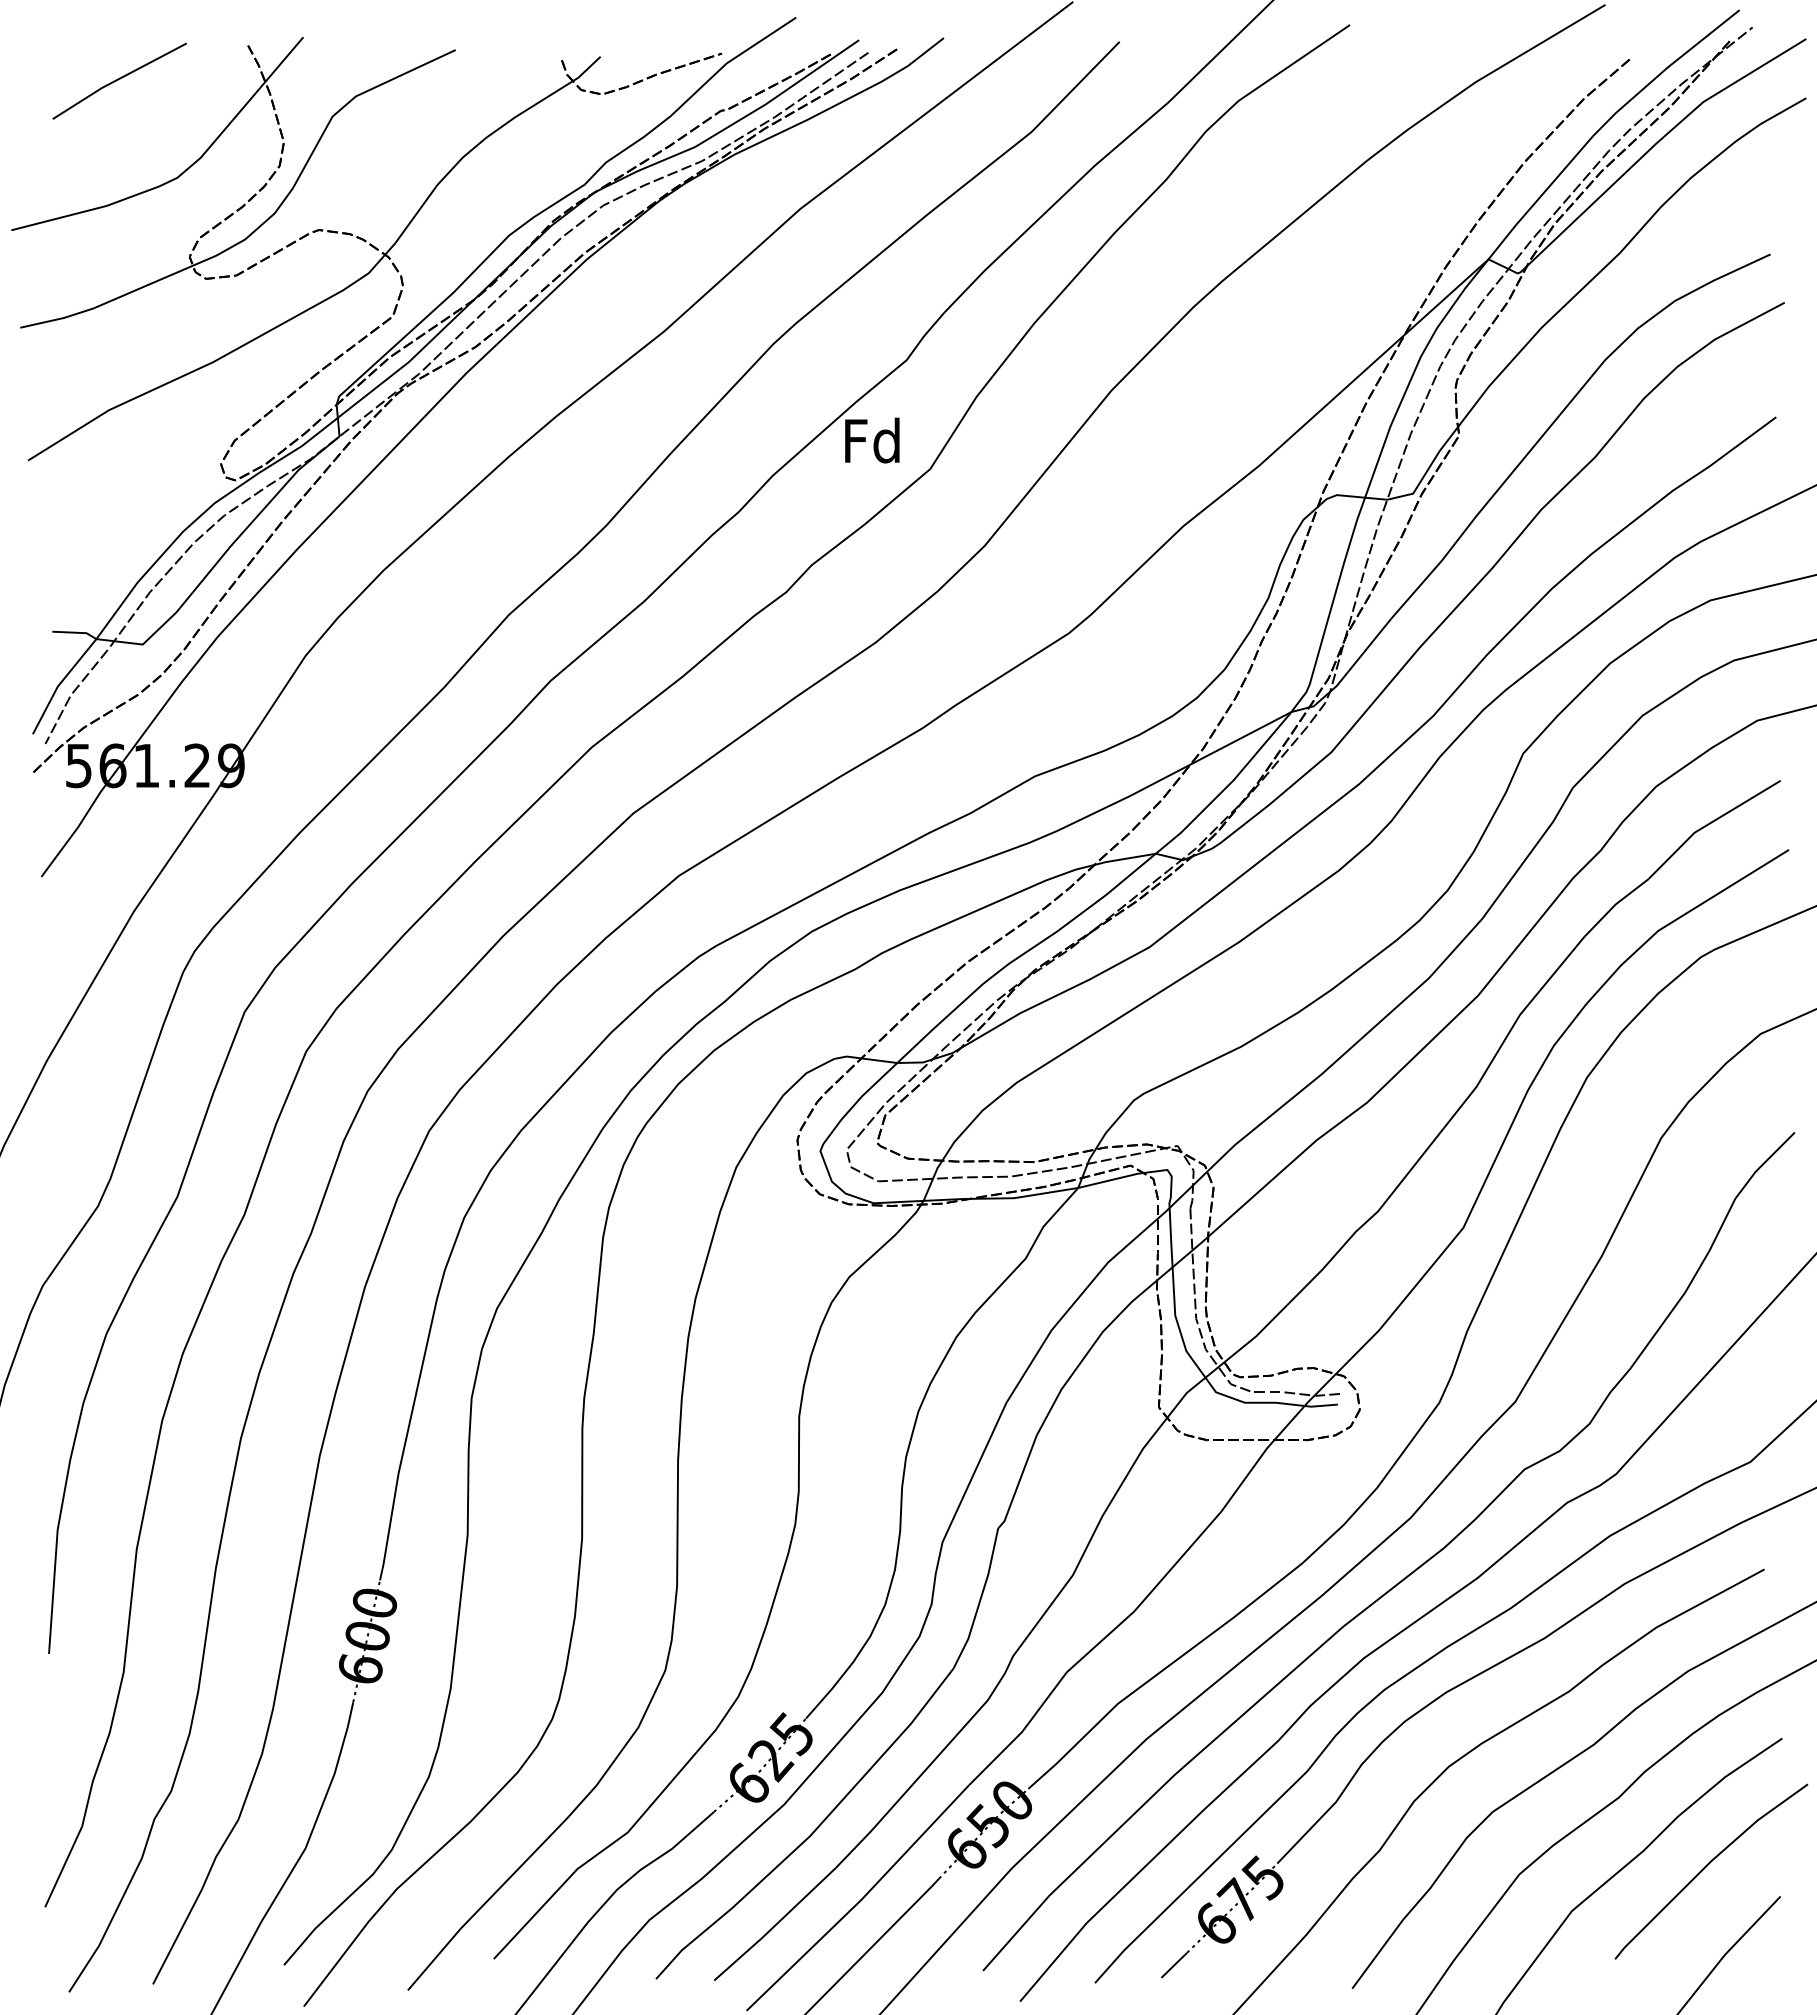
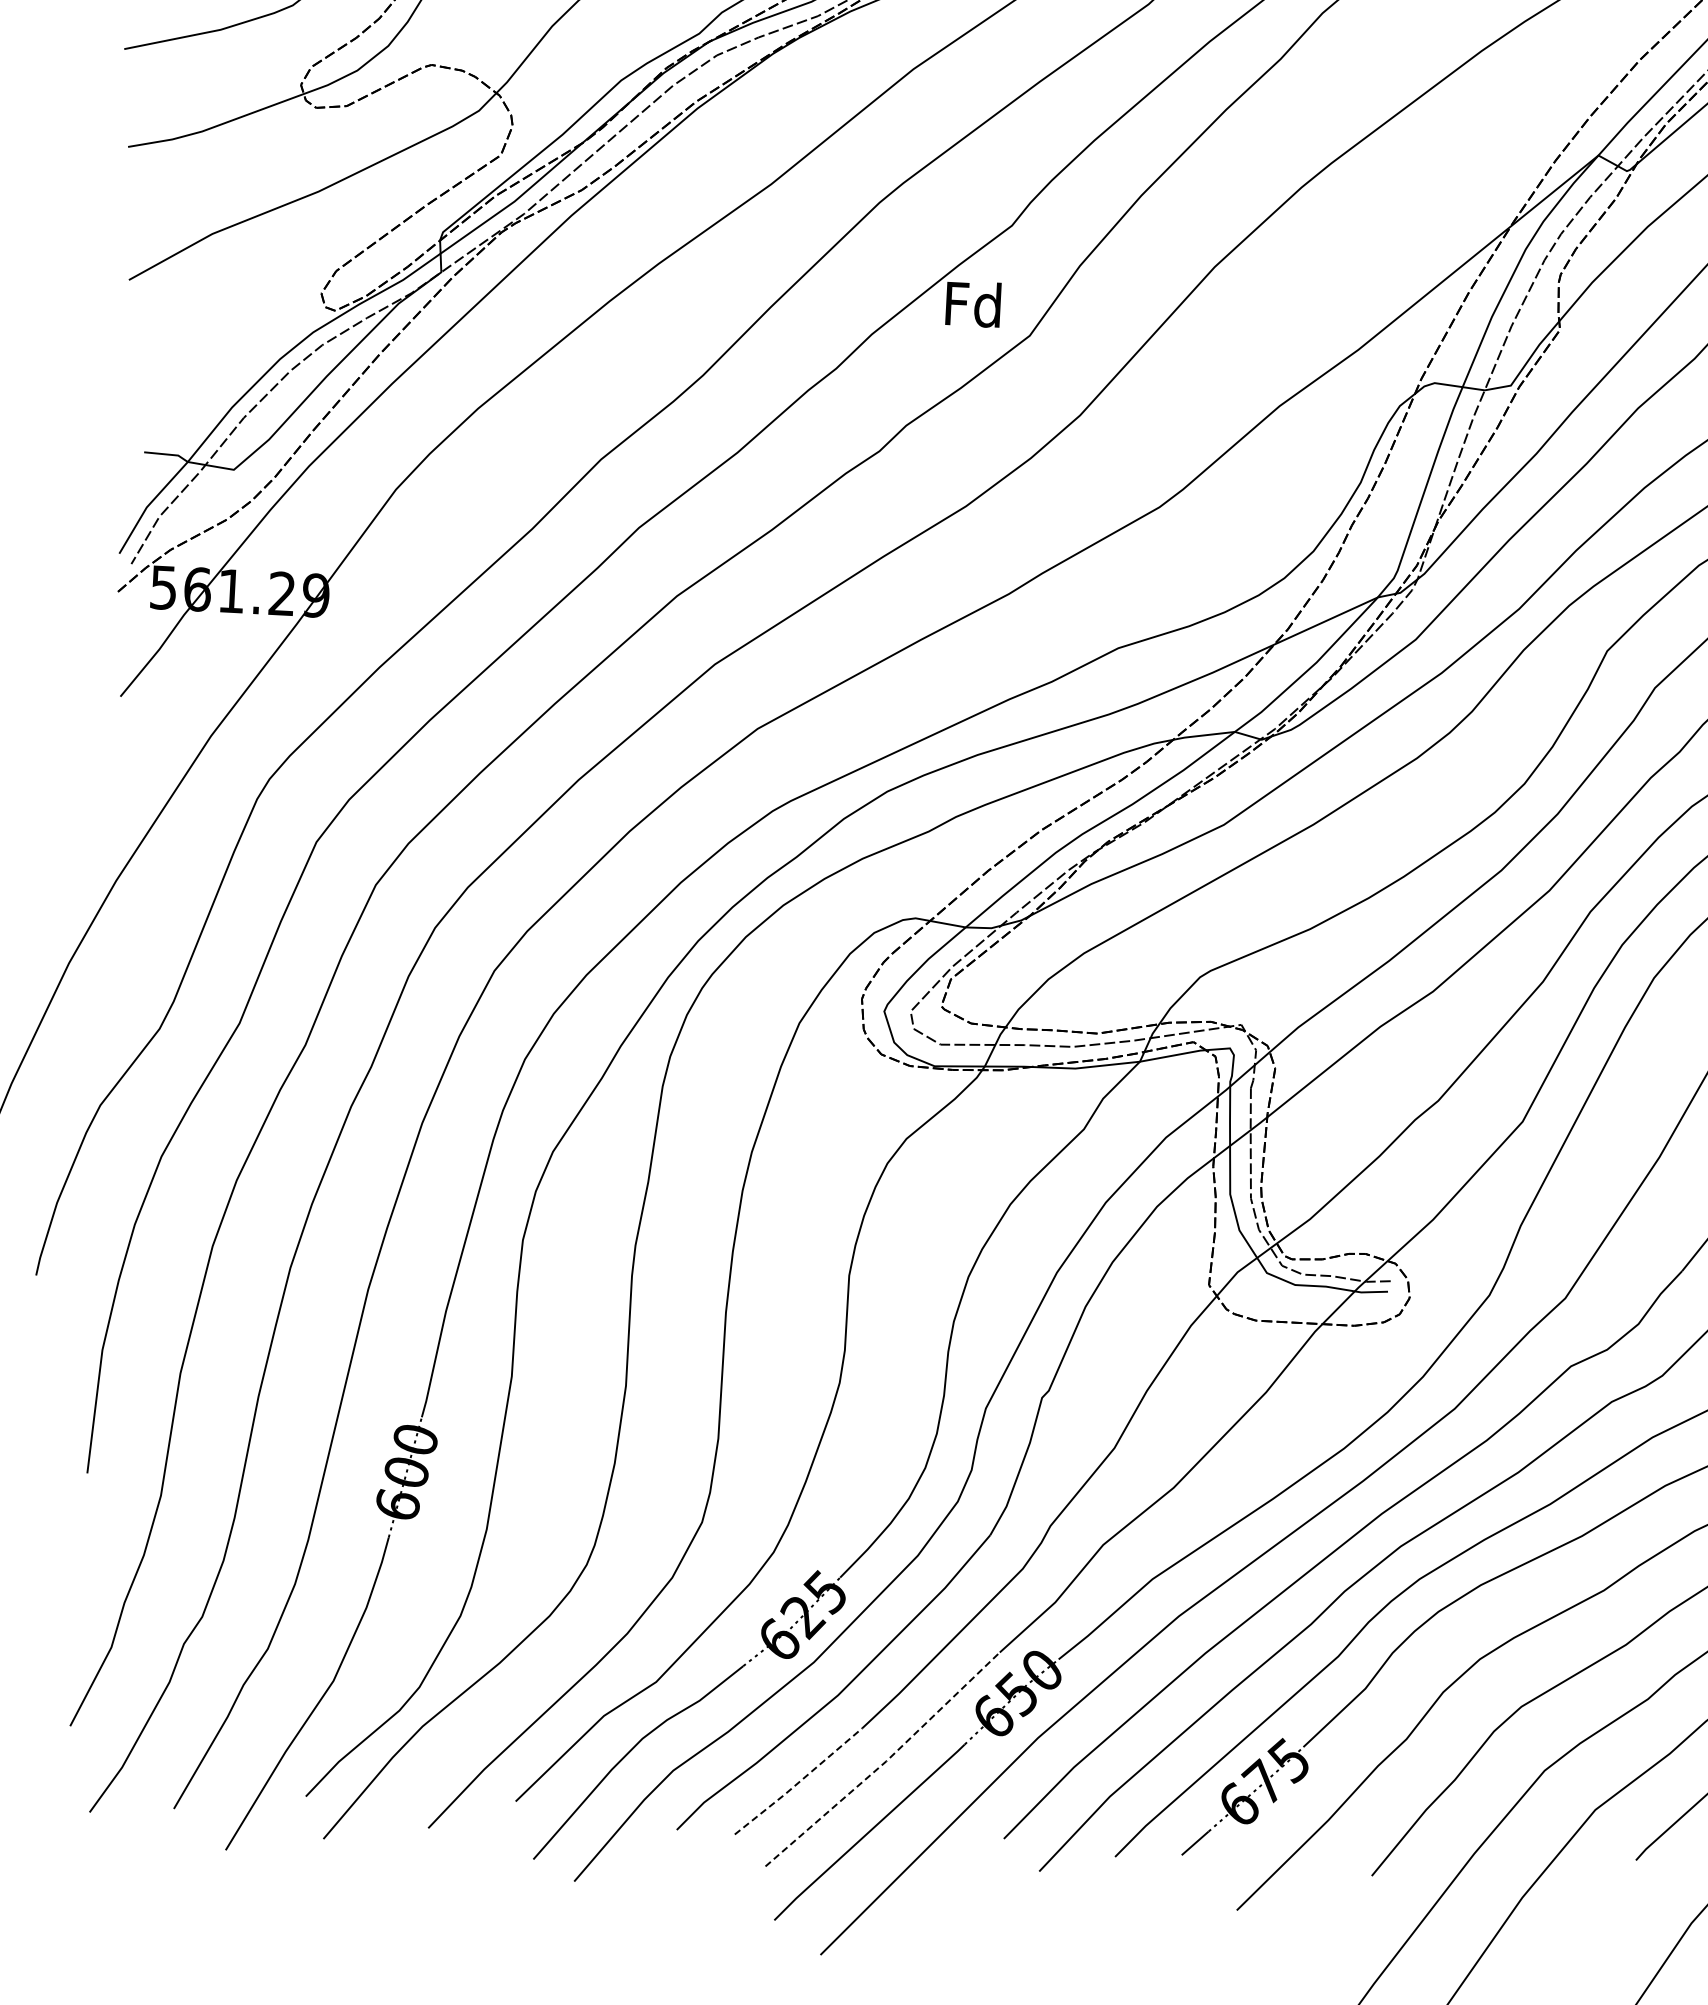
line: (861, 1899) -> (886, 1761), solid -> dashed
line: (775, 1925) -> (798, 1782), solid -> dashed

